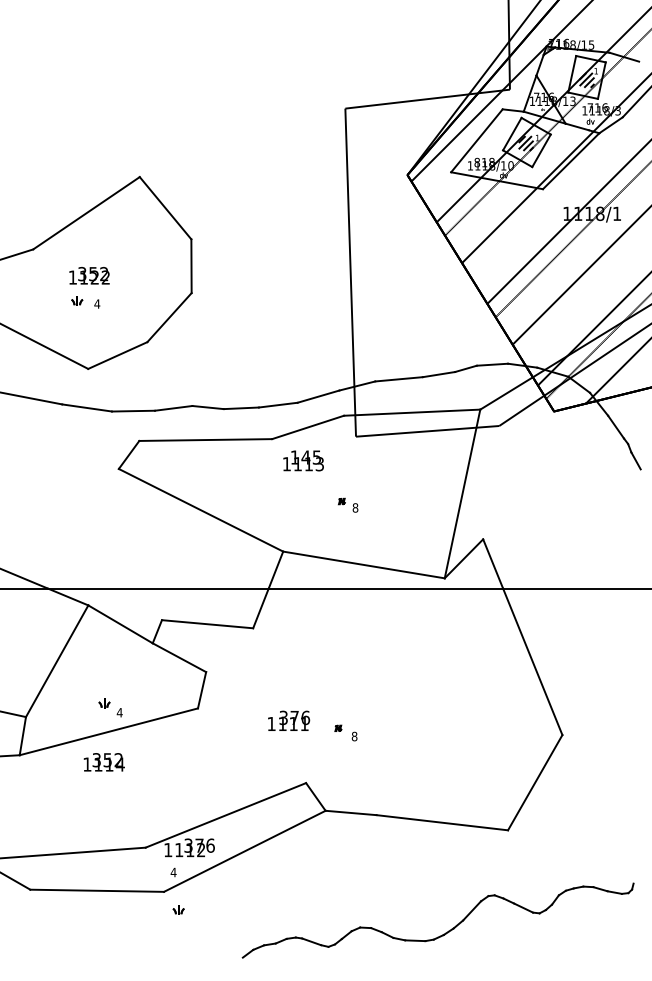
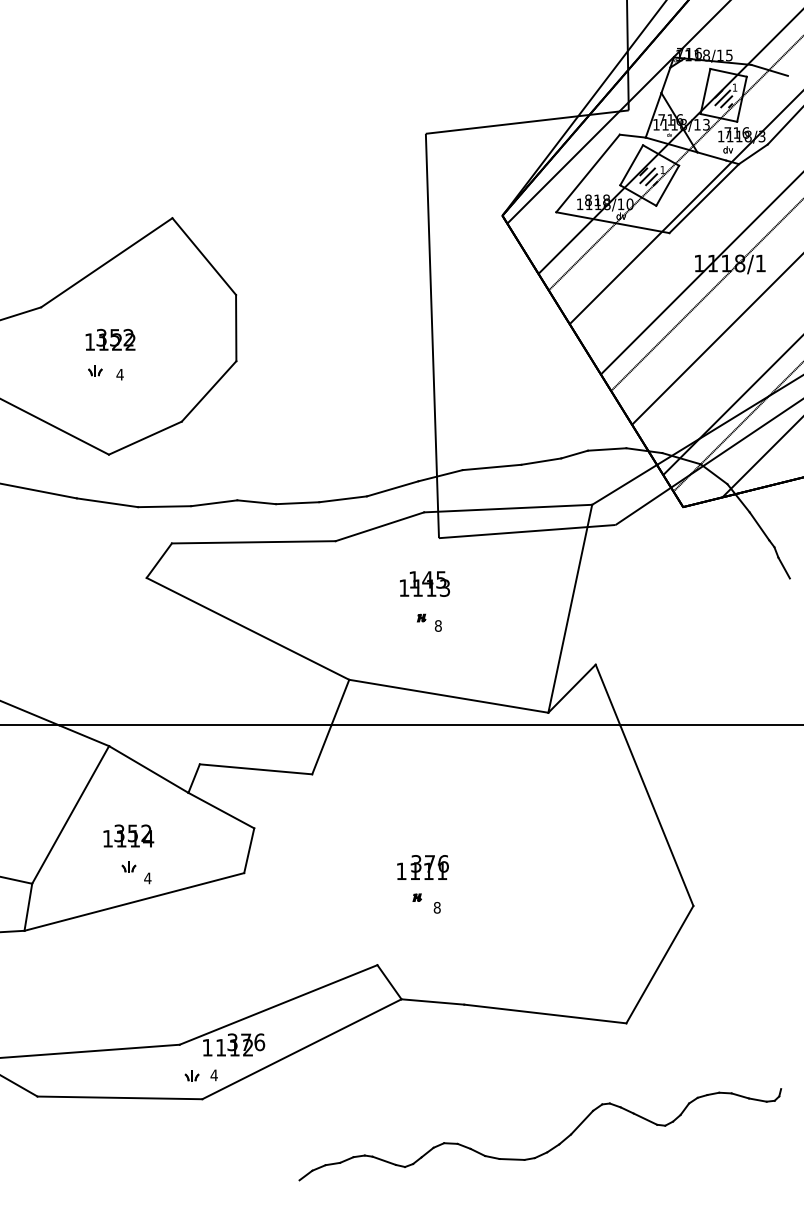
text: (303, 460) -> (424, 583), moved
text: (289, 720) -> (423, 867), moved
text: (103, 762) -> (127, 836), moved
part: (178, 909) -> (191, 1075), moved

